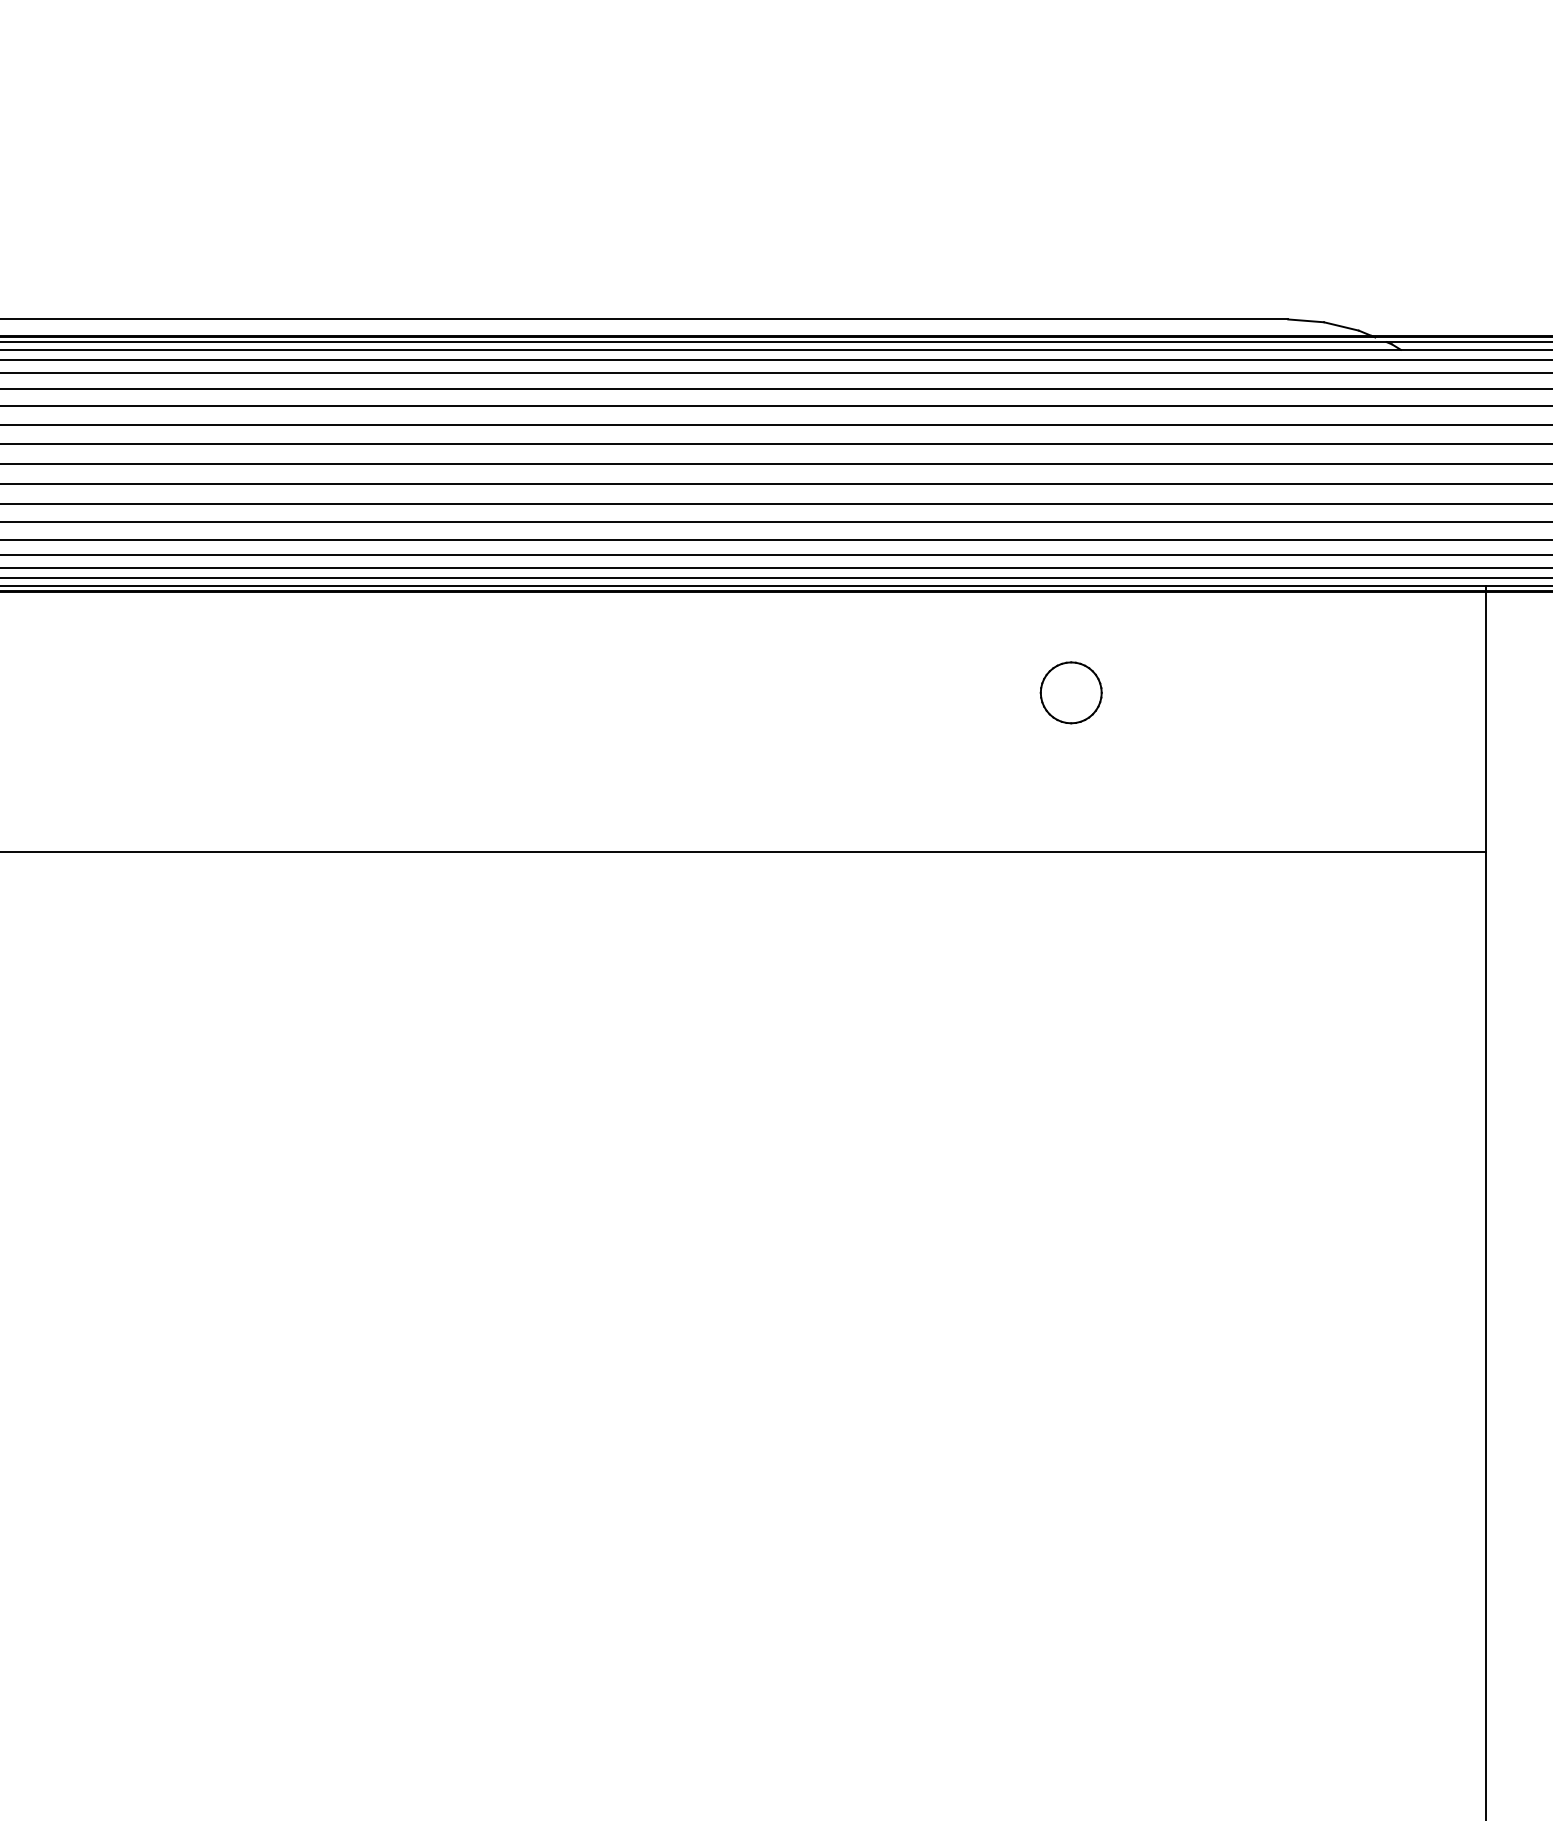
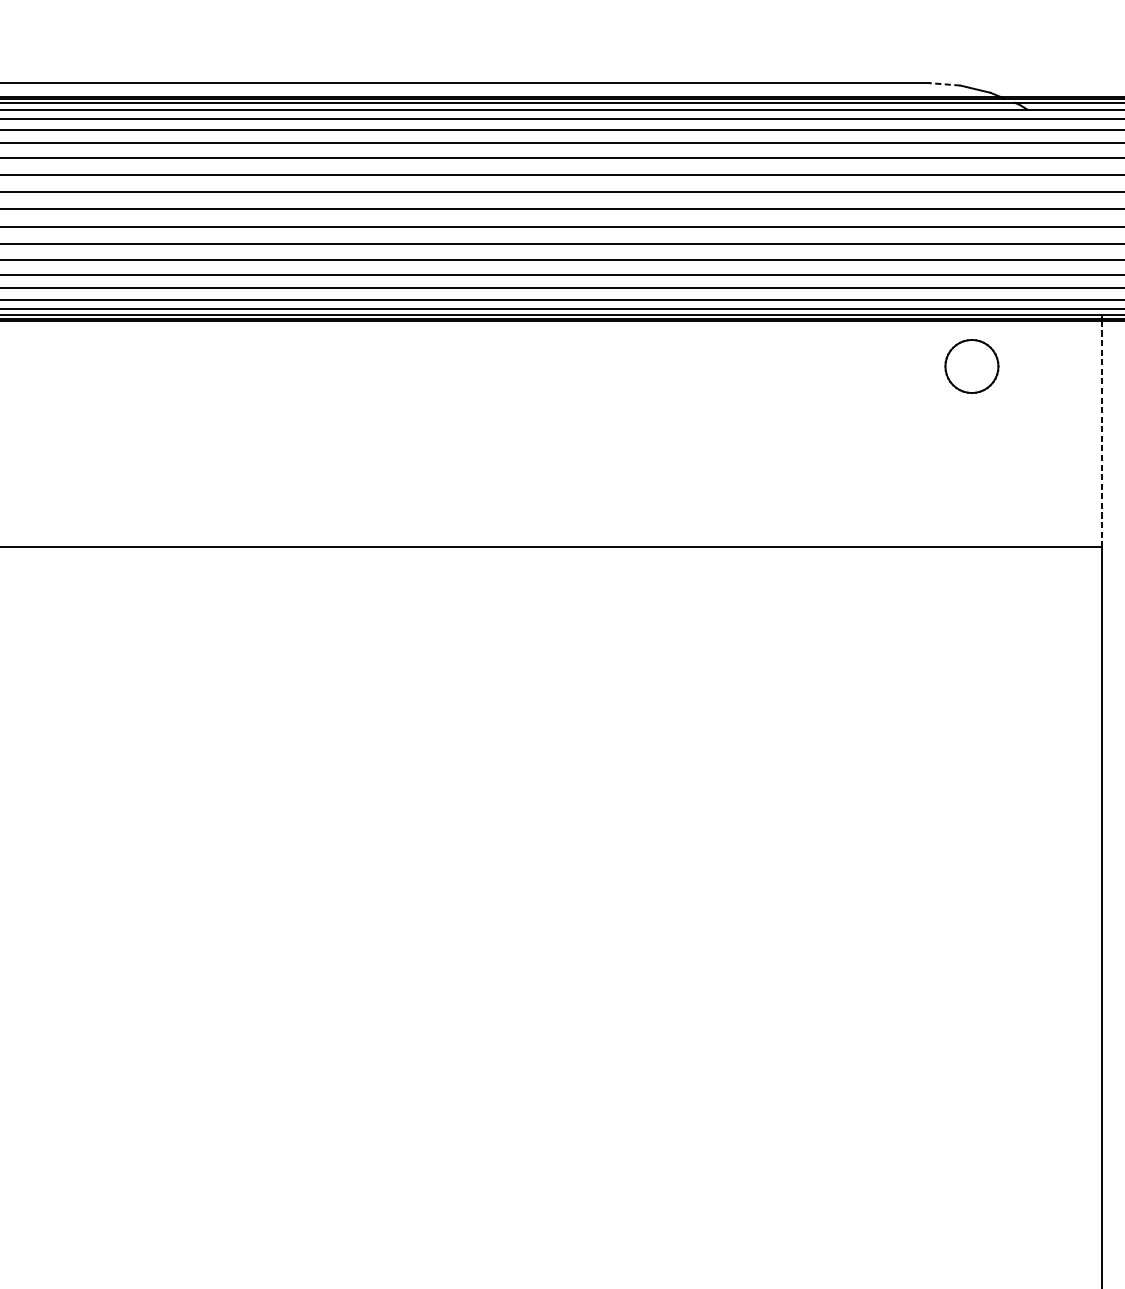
line: (1306, 320) -> (945, 84), solid -> dashed
part: (1070, 692) -> (971, 366), moved
line: (1486, 722) -> (1101, 434), solid -> dashed

